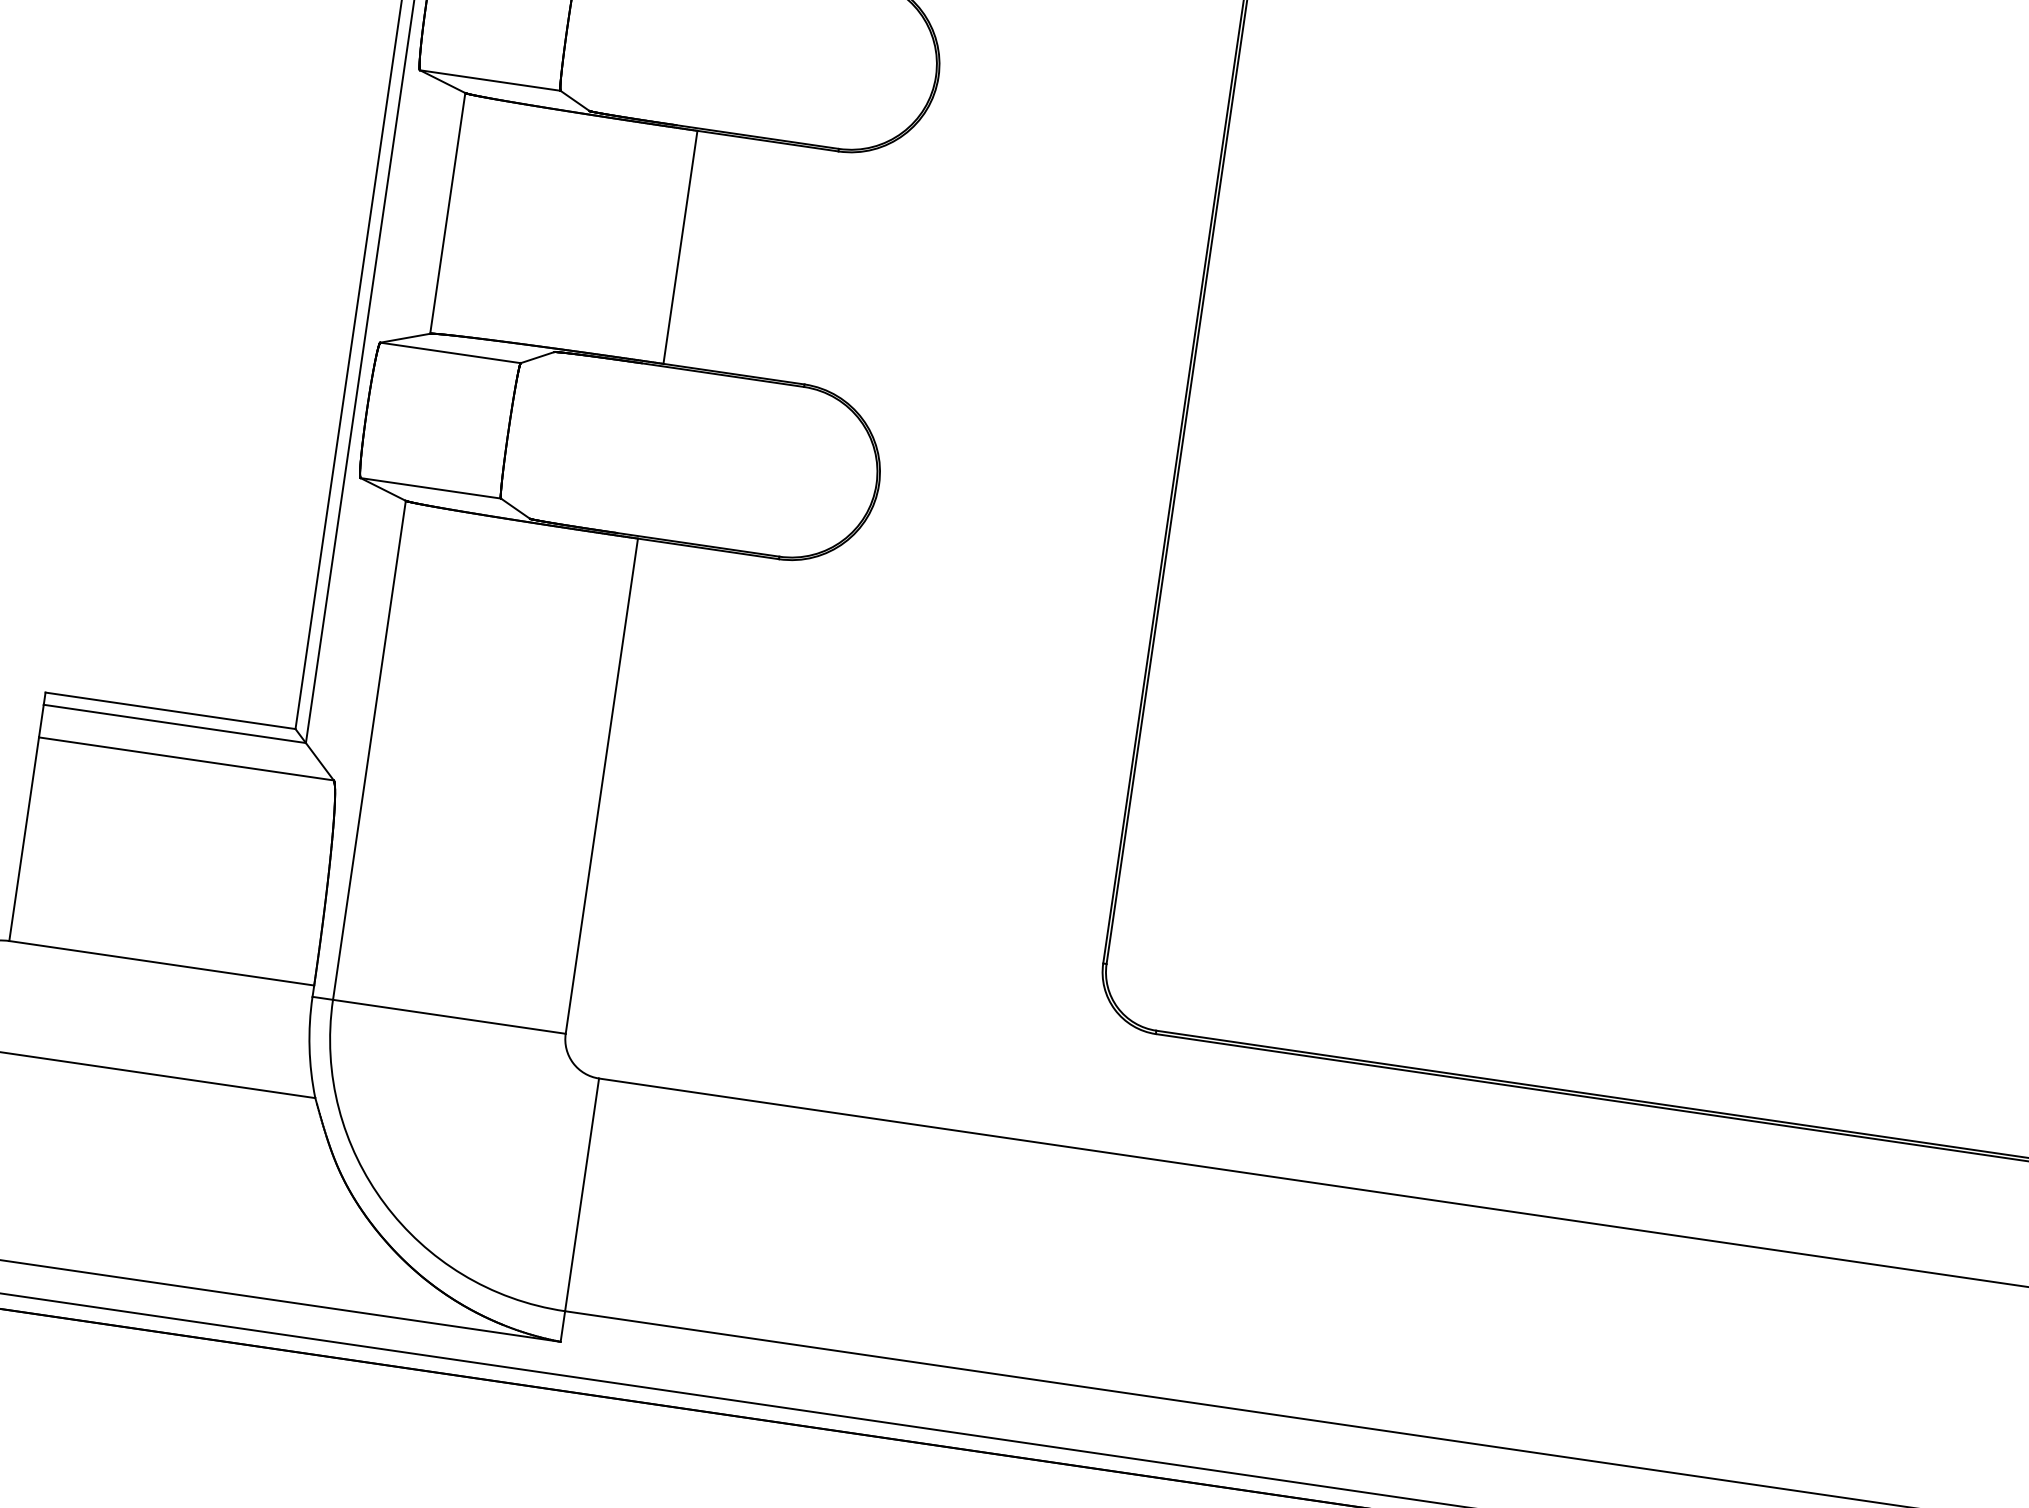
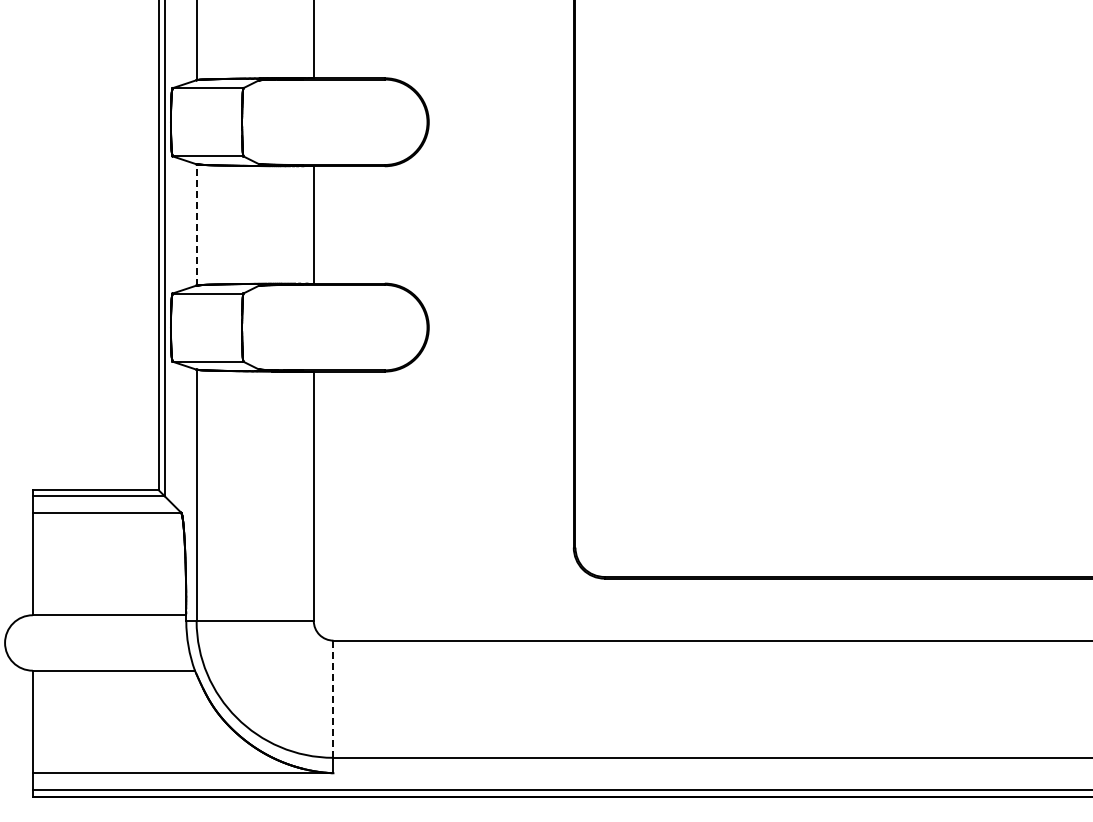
line: (447, 212) -> (196, 224), solid -> dashed
line: (582, 1195) -> (333, 699), solid -> dashed

